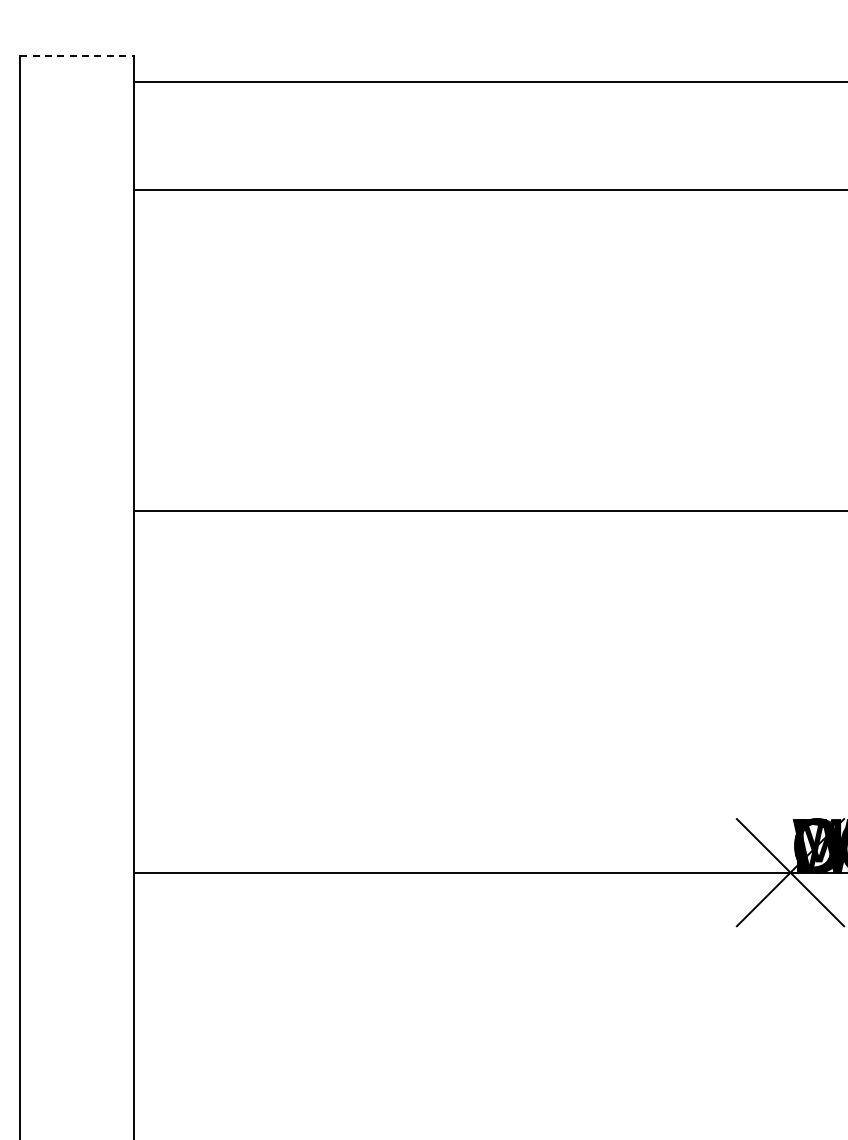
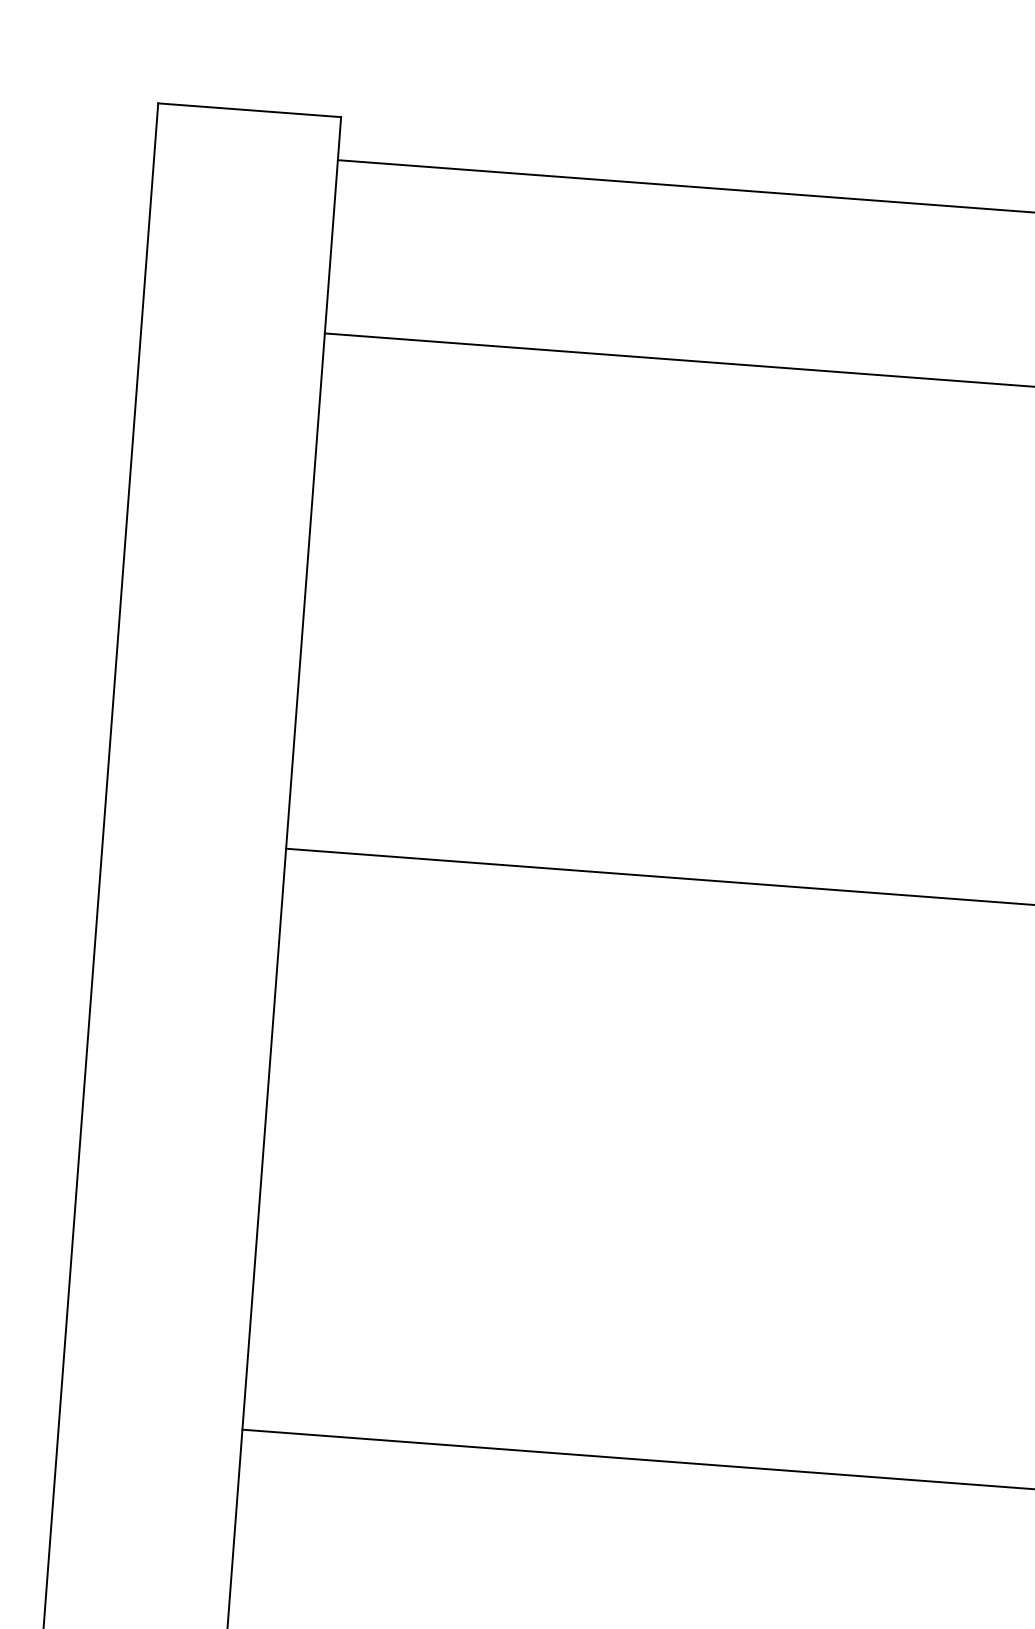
line: (77, 55) -> (250, 110), dashed -> solid

